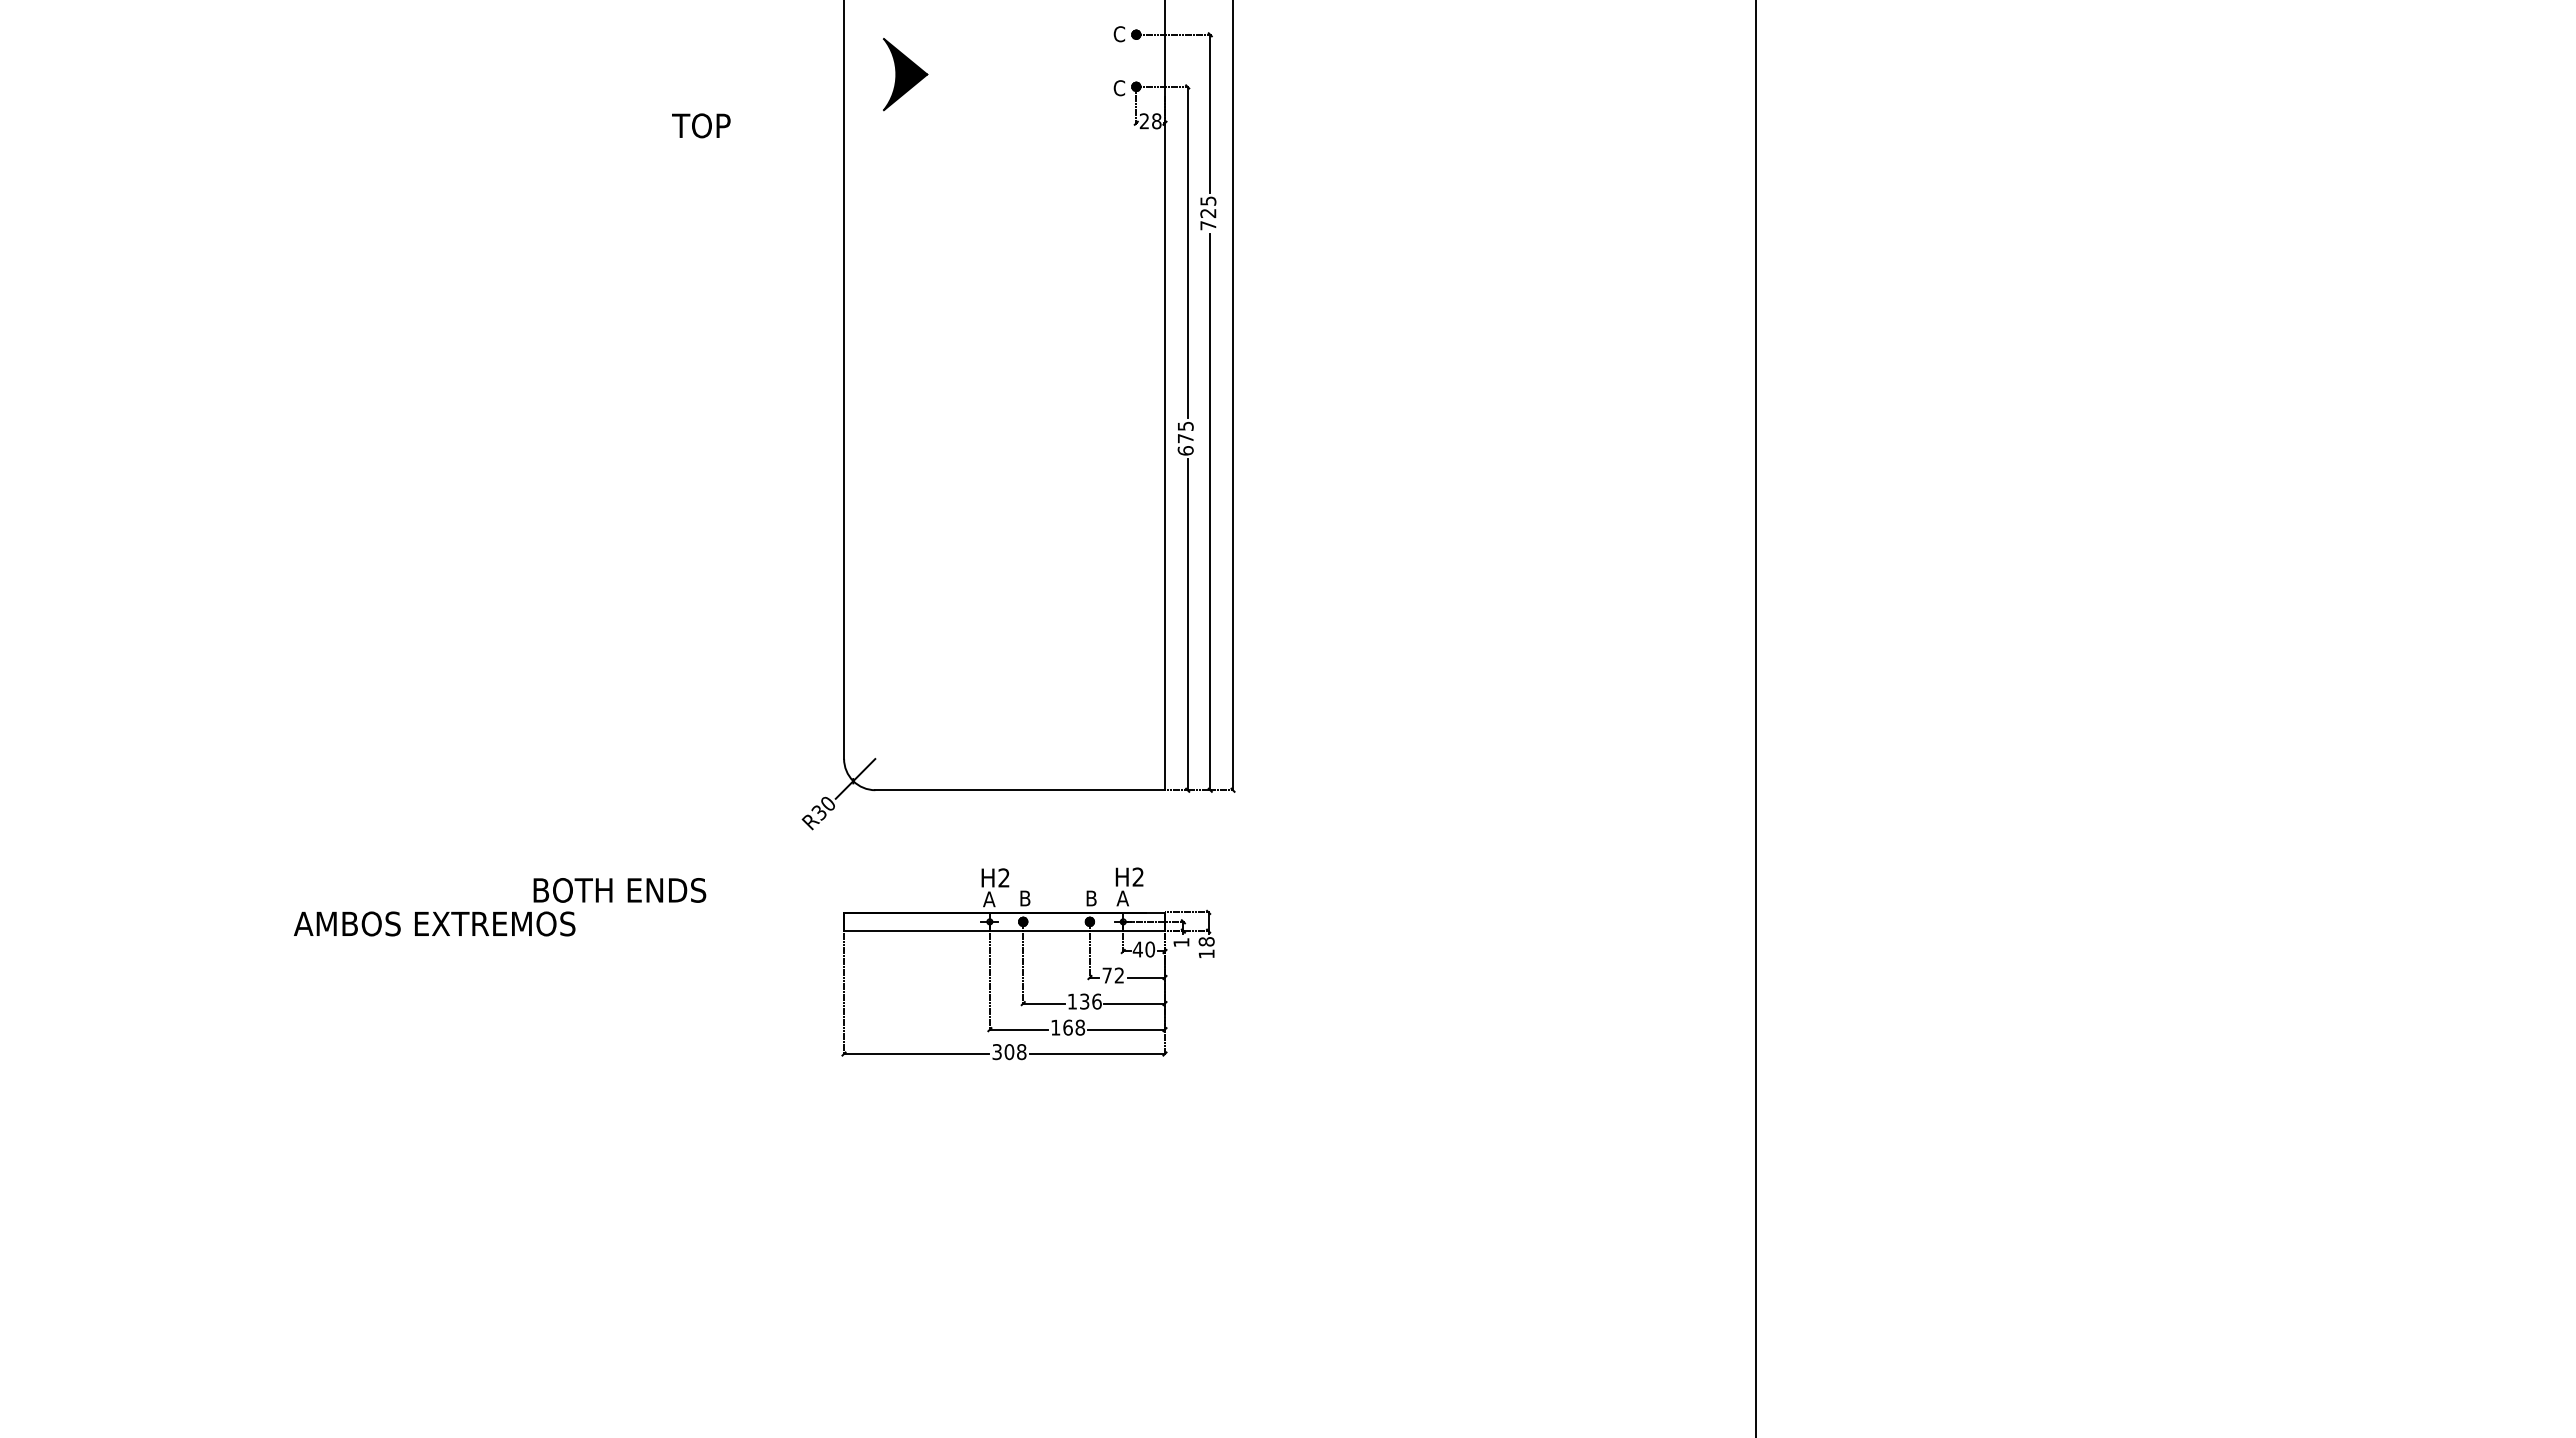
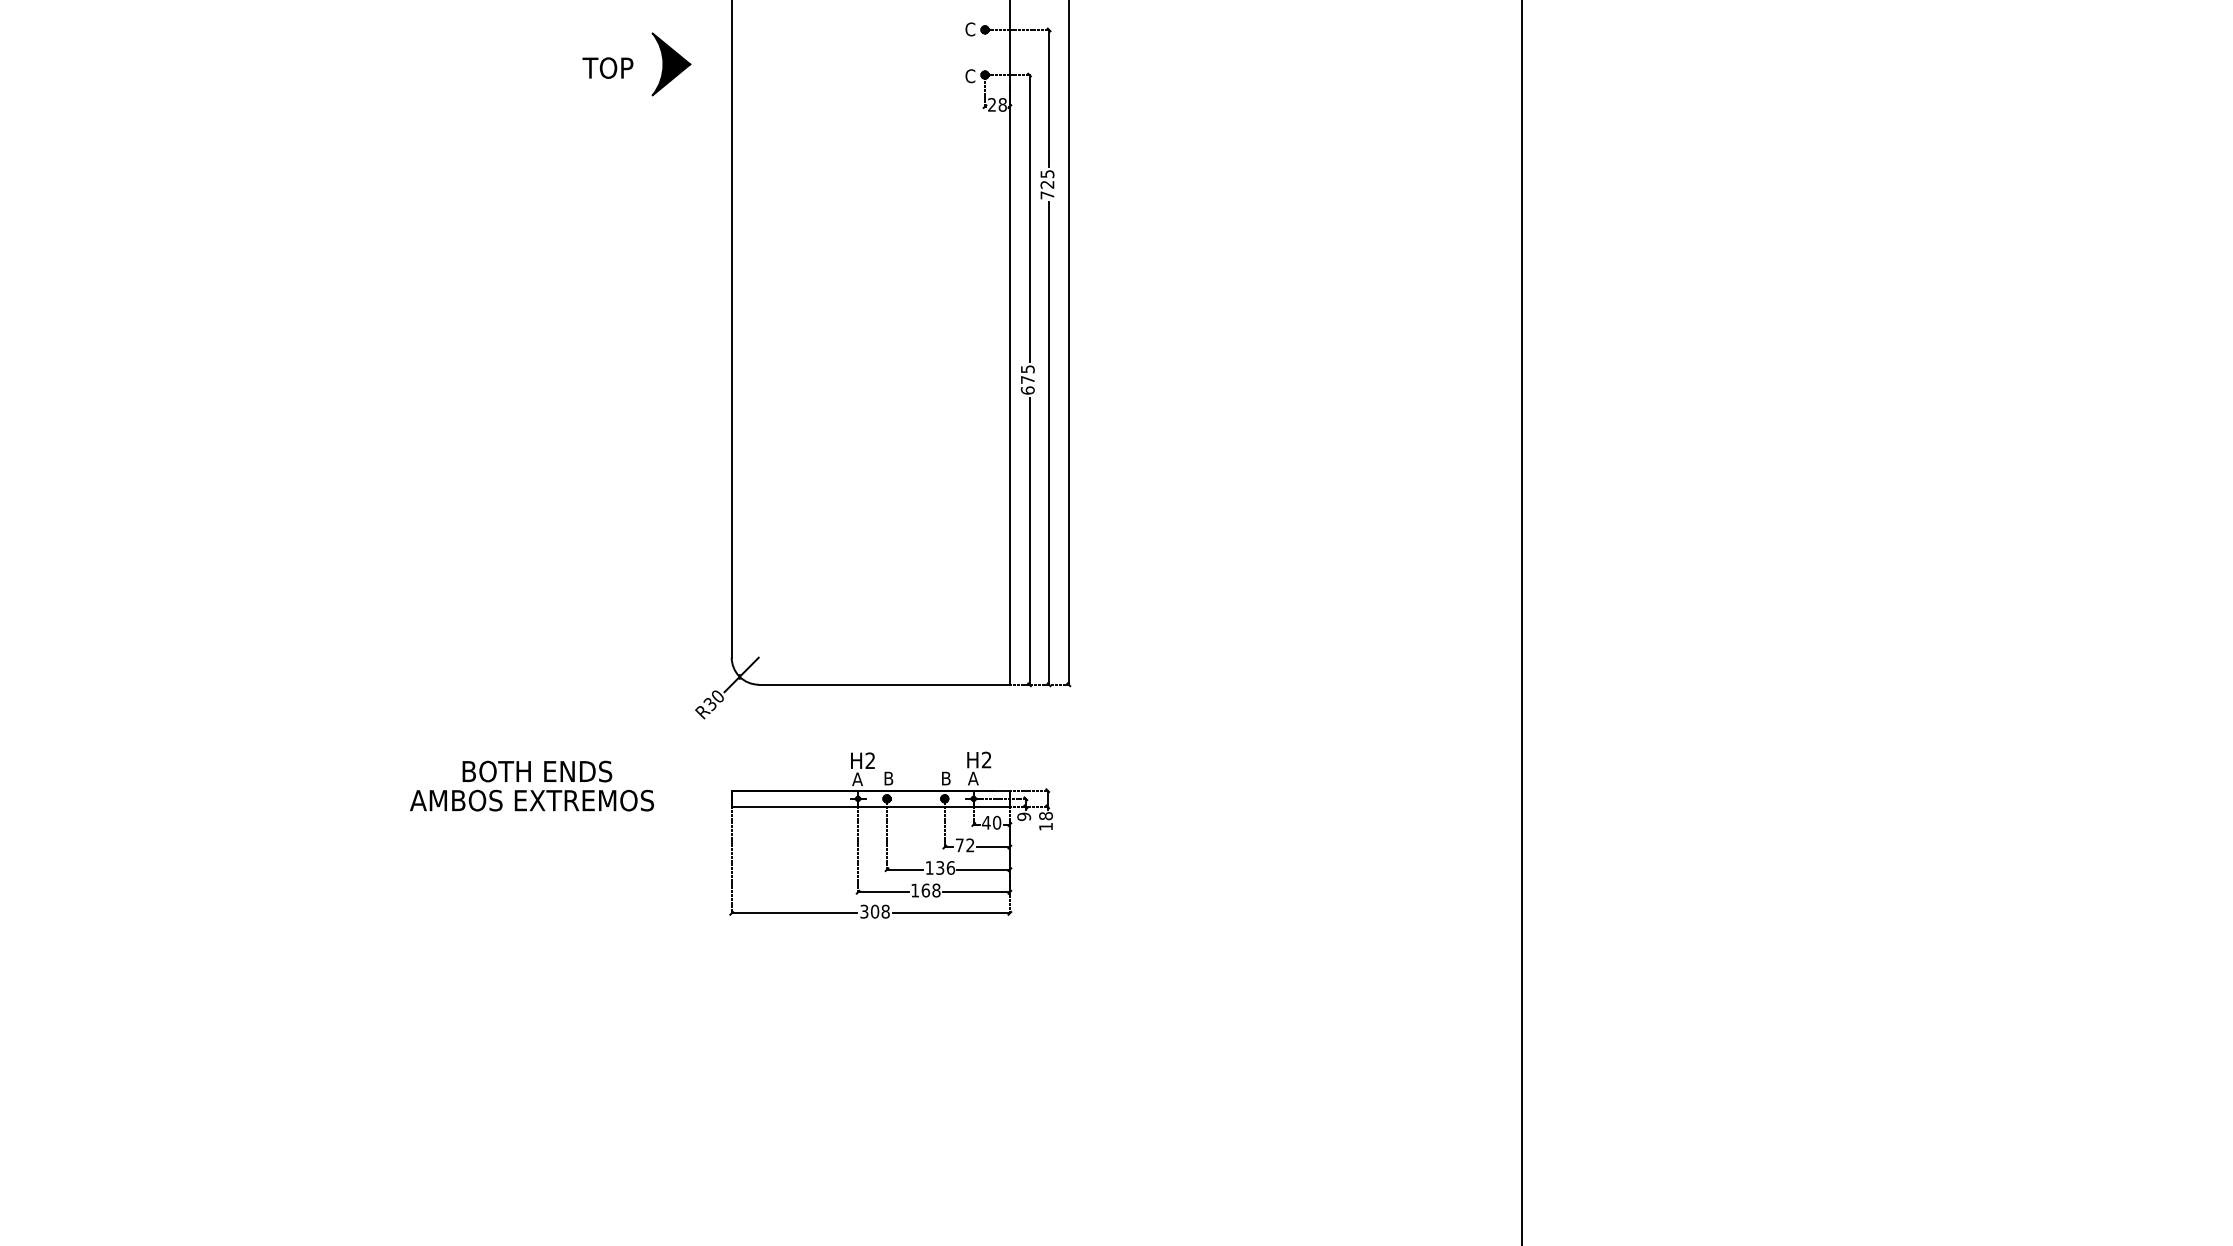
part: (905, 74) -> (671, 64), moved
text: (701, 125) -> (608, 67), moved
text: (434, 923) -> (531, 800), moved
text: (1181, 942) -> (1024, 816), 1 -> 9

